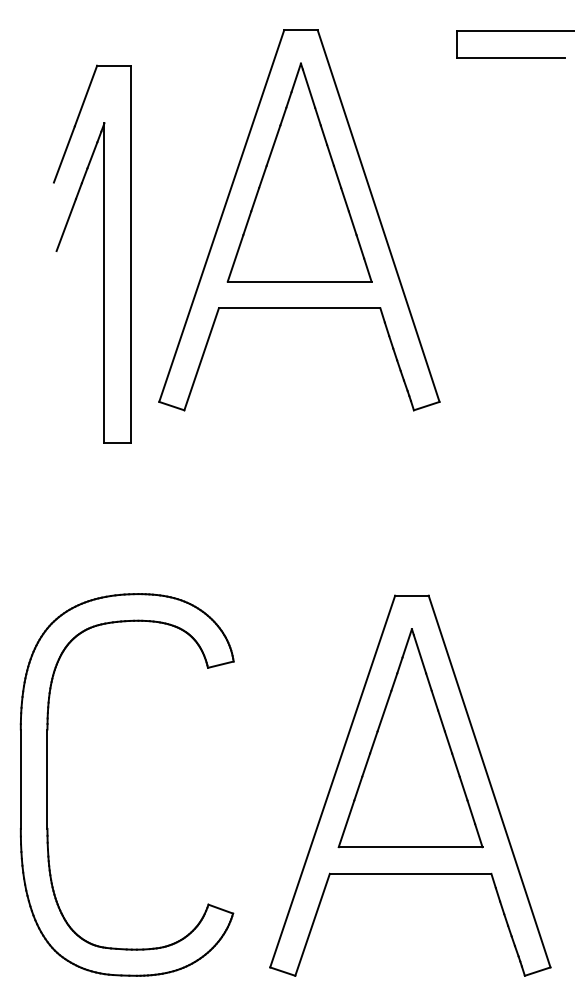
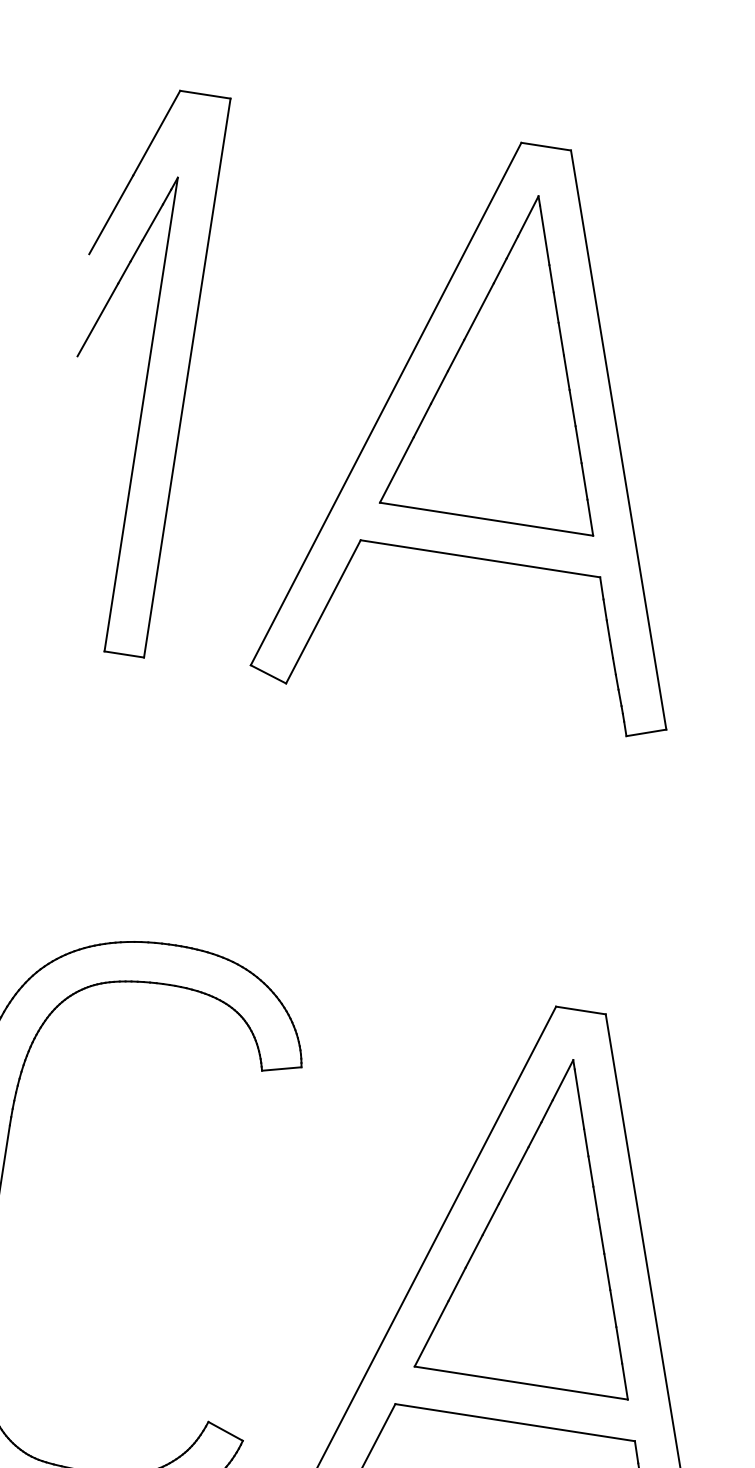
part: (103, 253) -> (146, 370), moved

